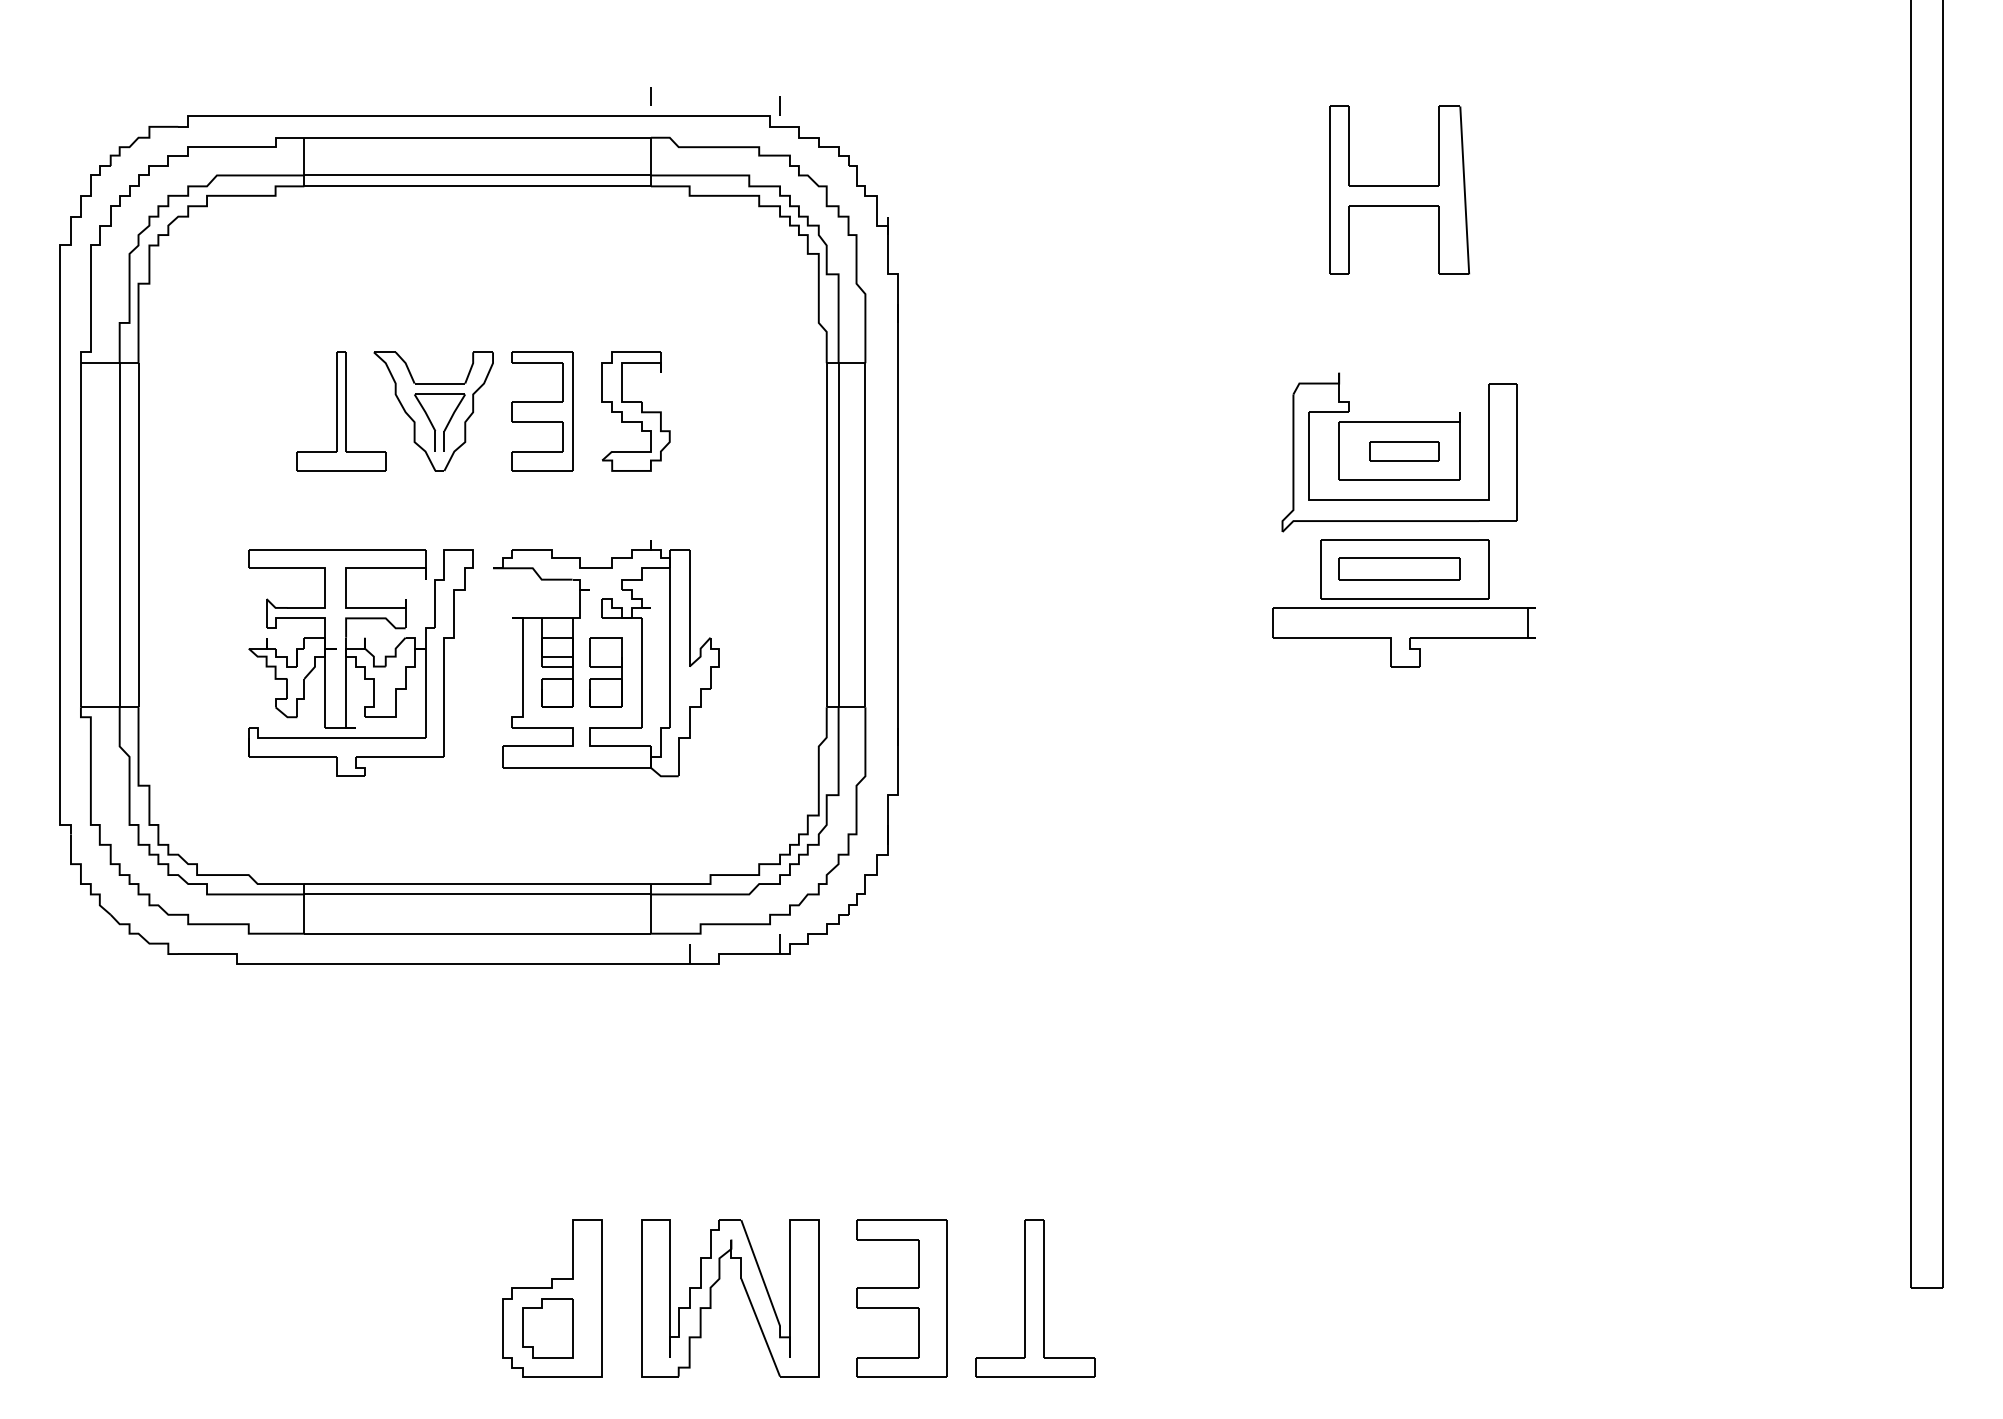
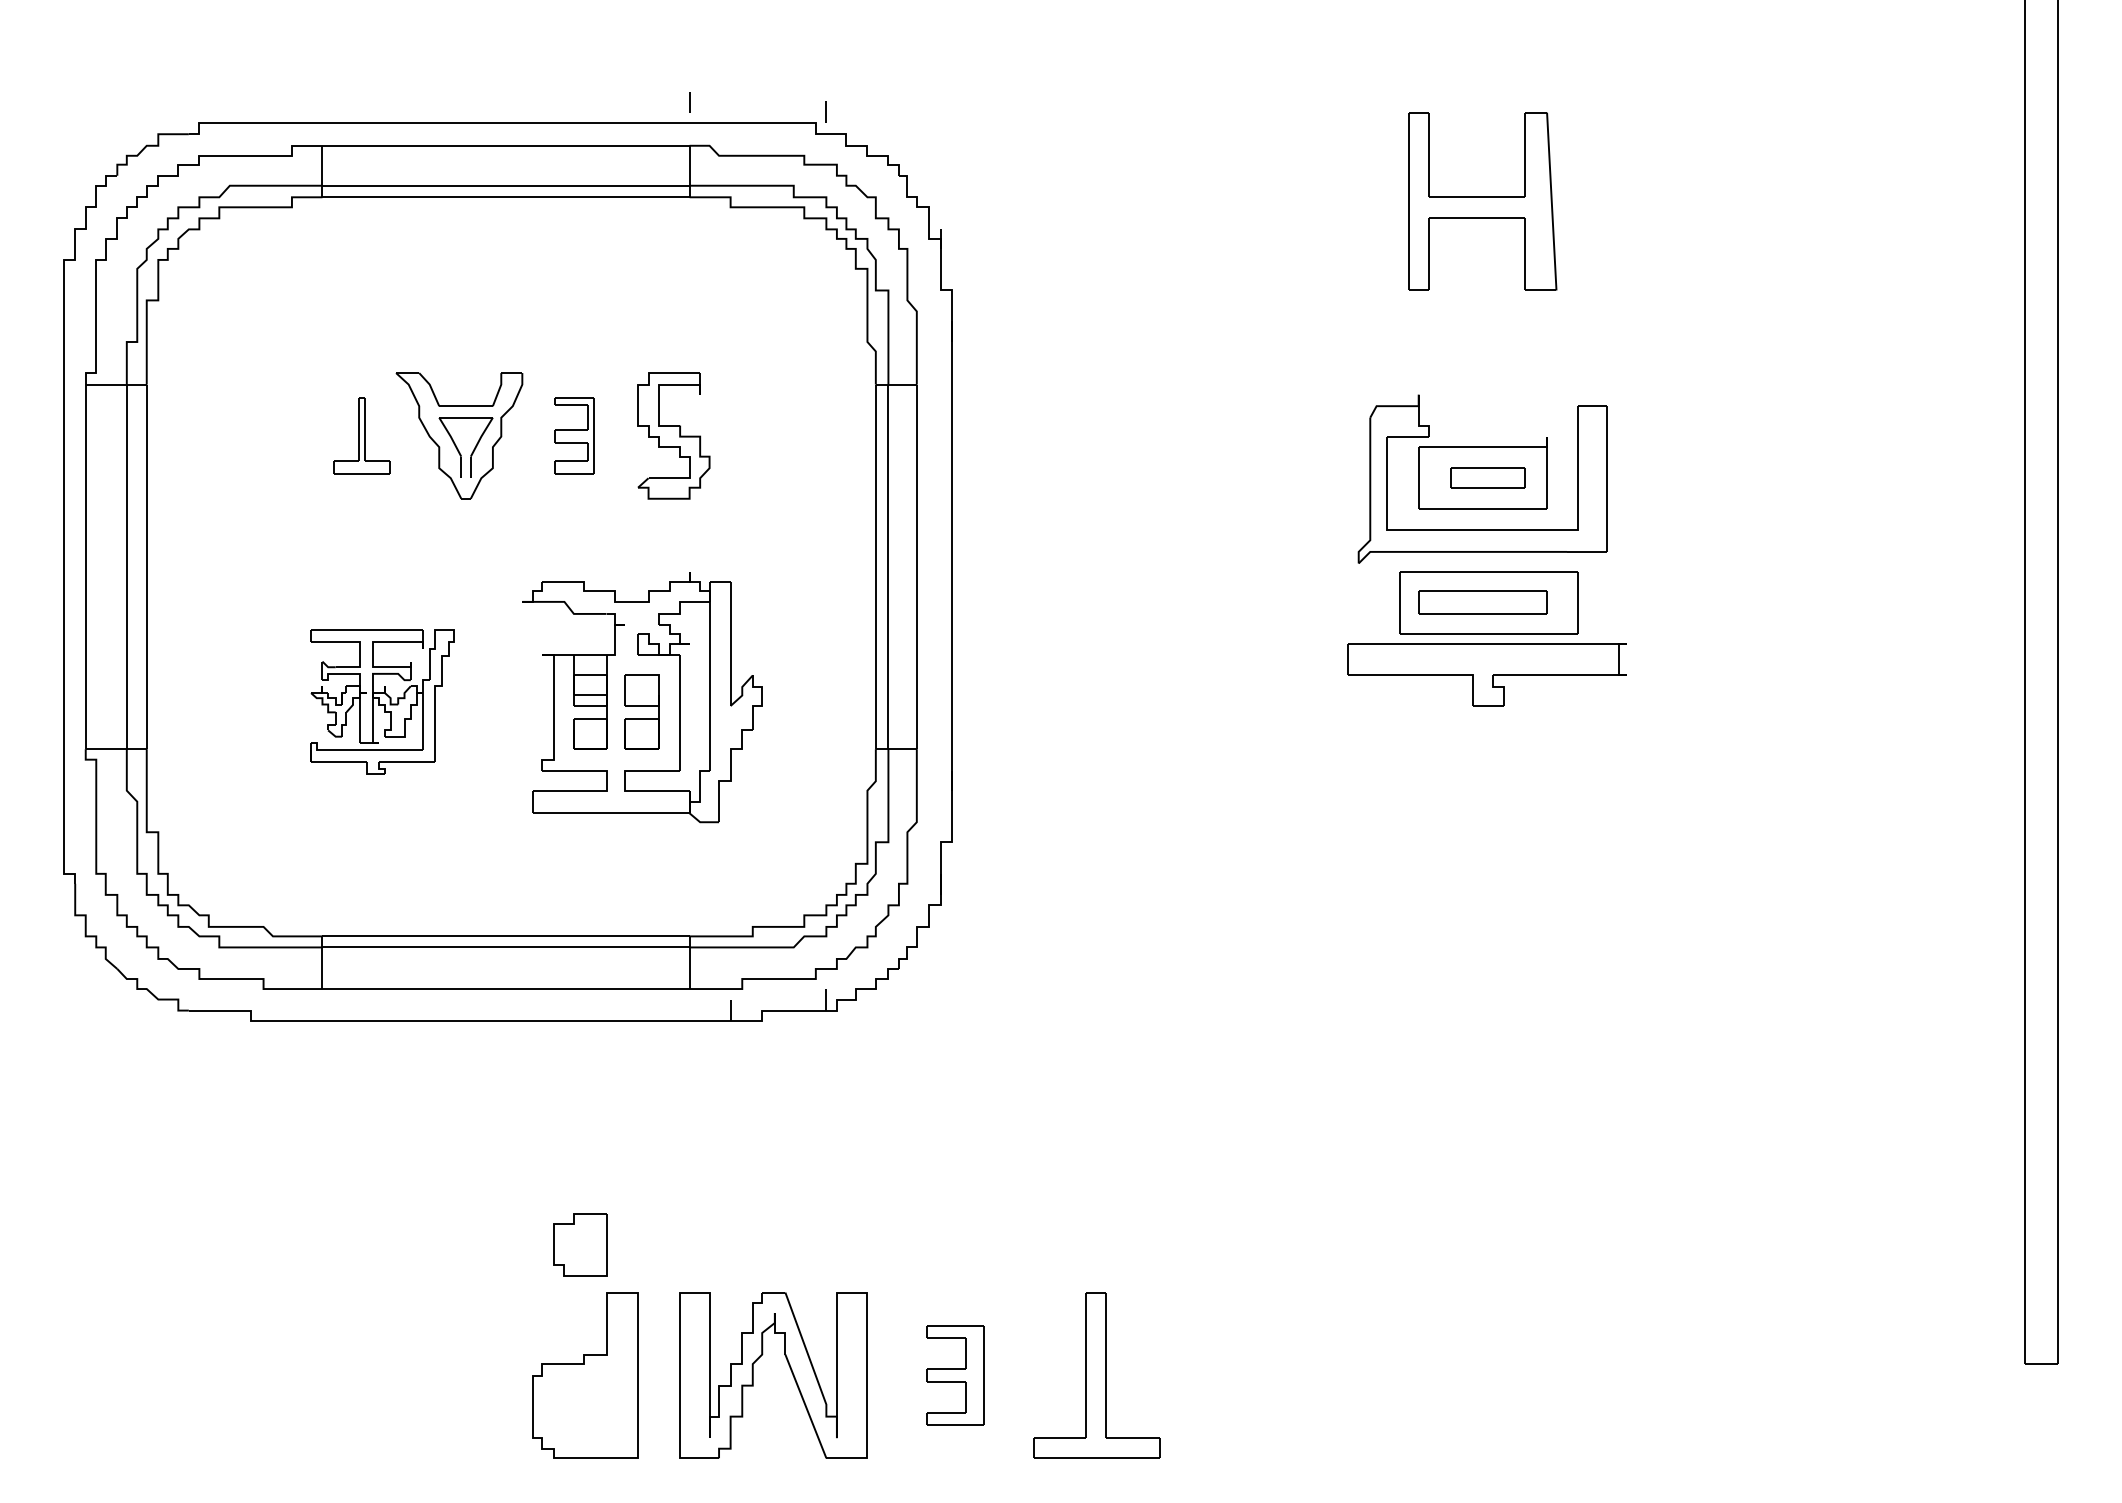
part: (341, 411) -> (361, 435), size x0.6
part: (542, 411) -> (574, 435), size x0.6
part: (360, 662) -> (381, 701), size x0.6
part: (901, 1298) -> (955, 1375), size x0.6
part: (547, 1328) -> (580, 1245), moved

